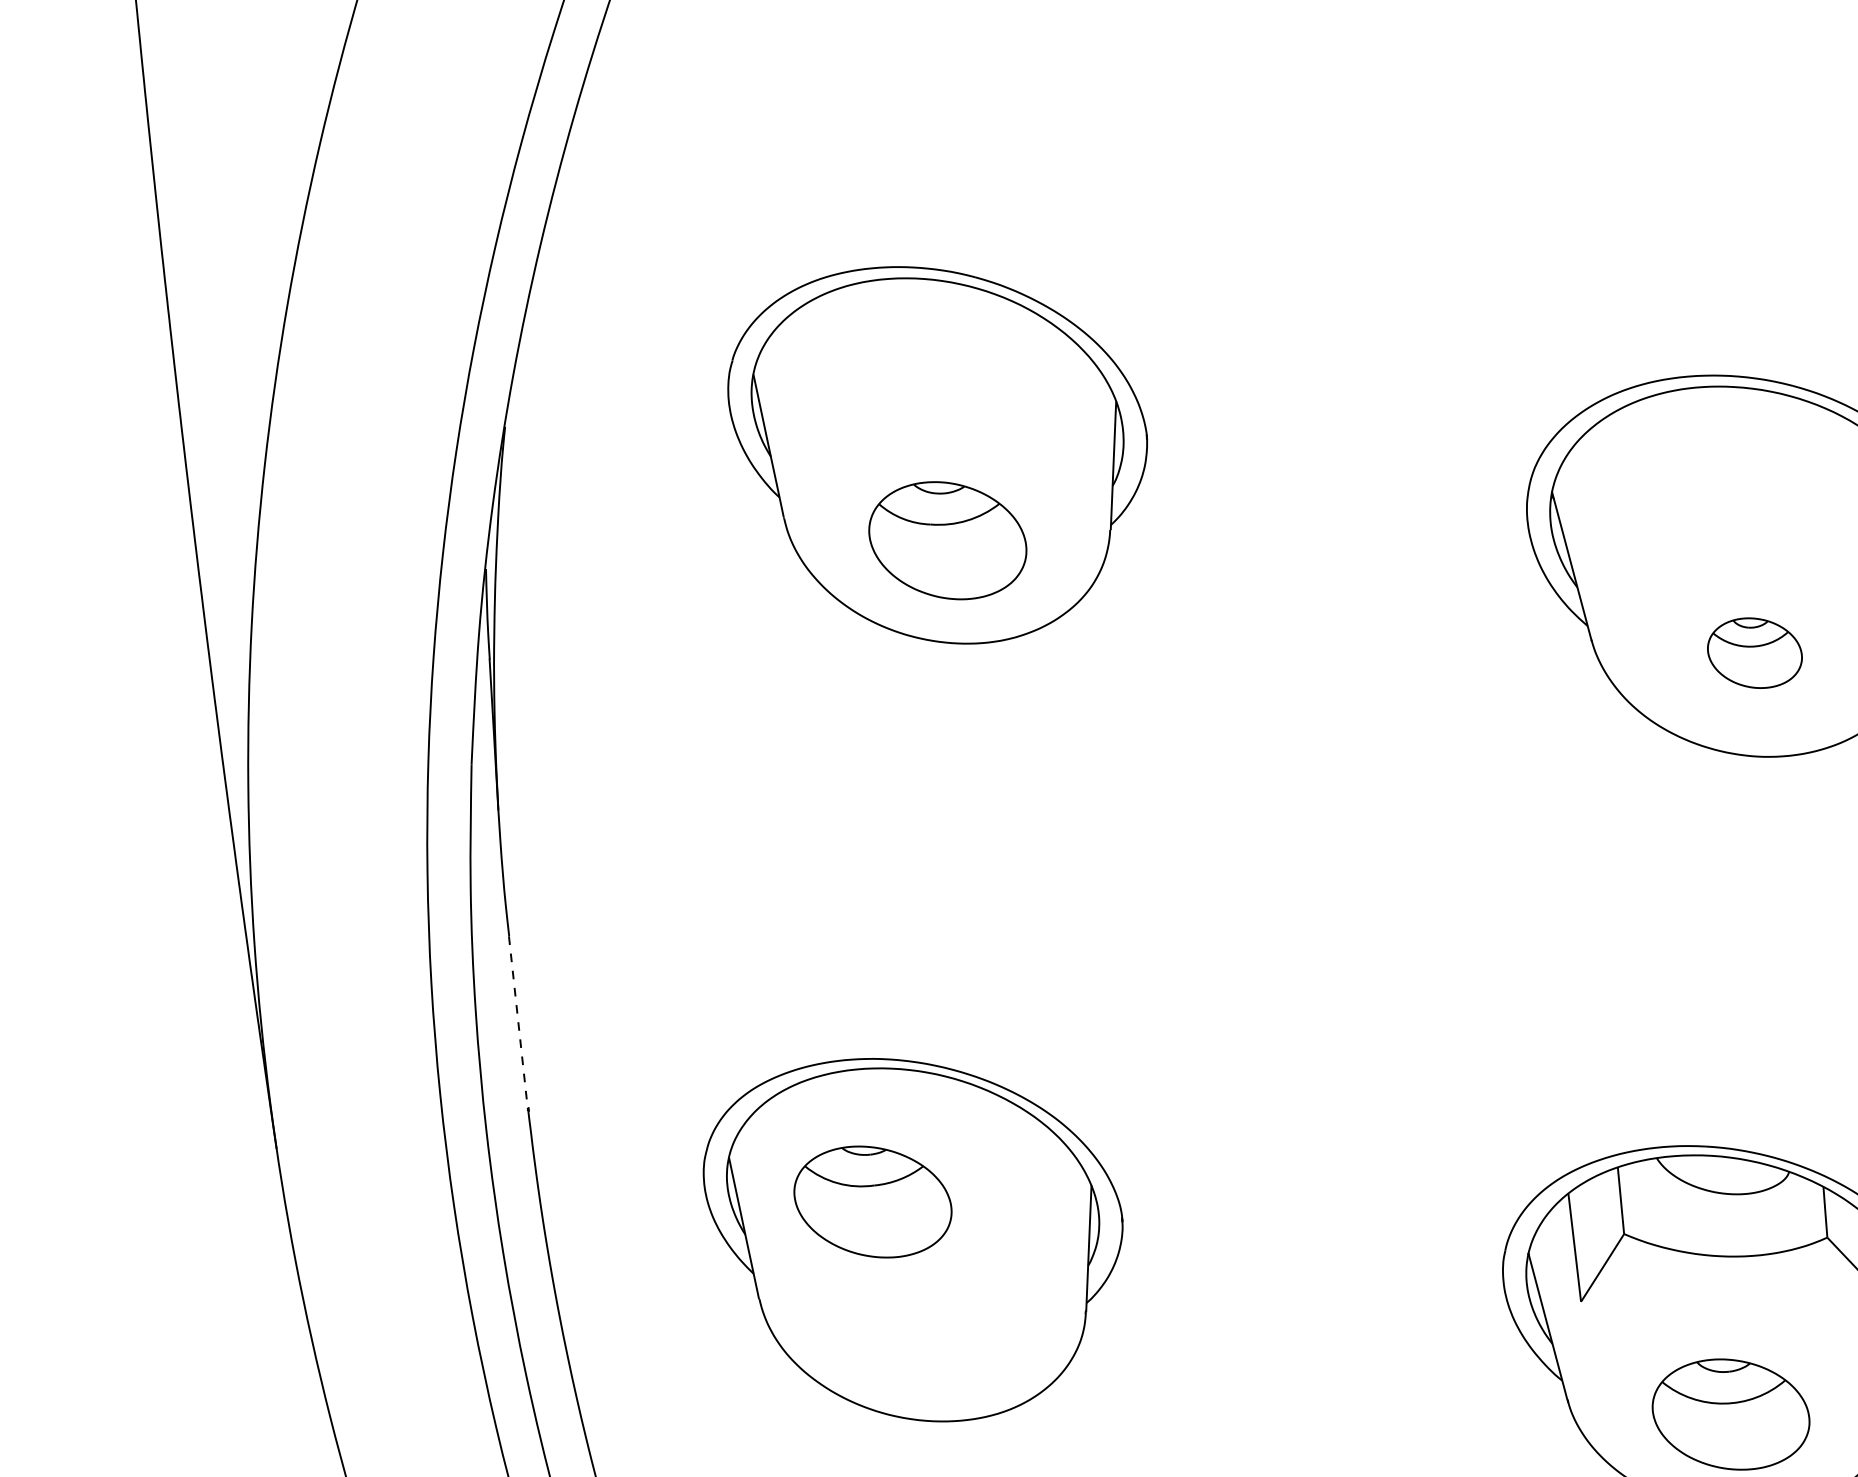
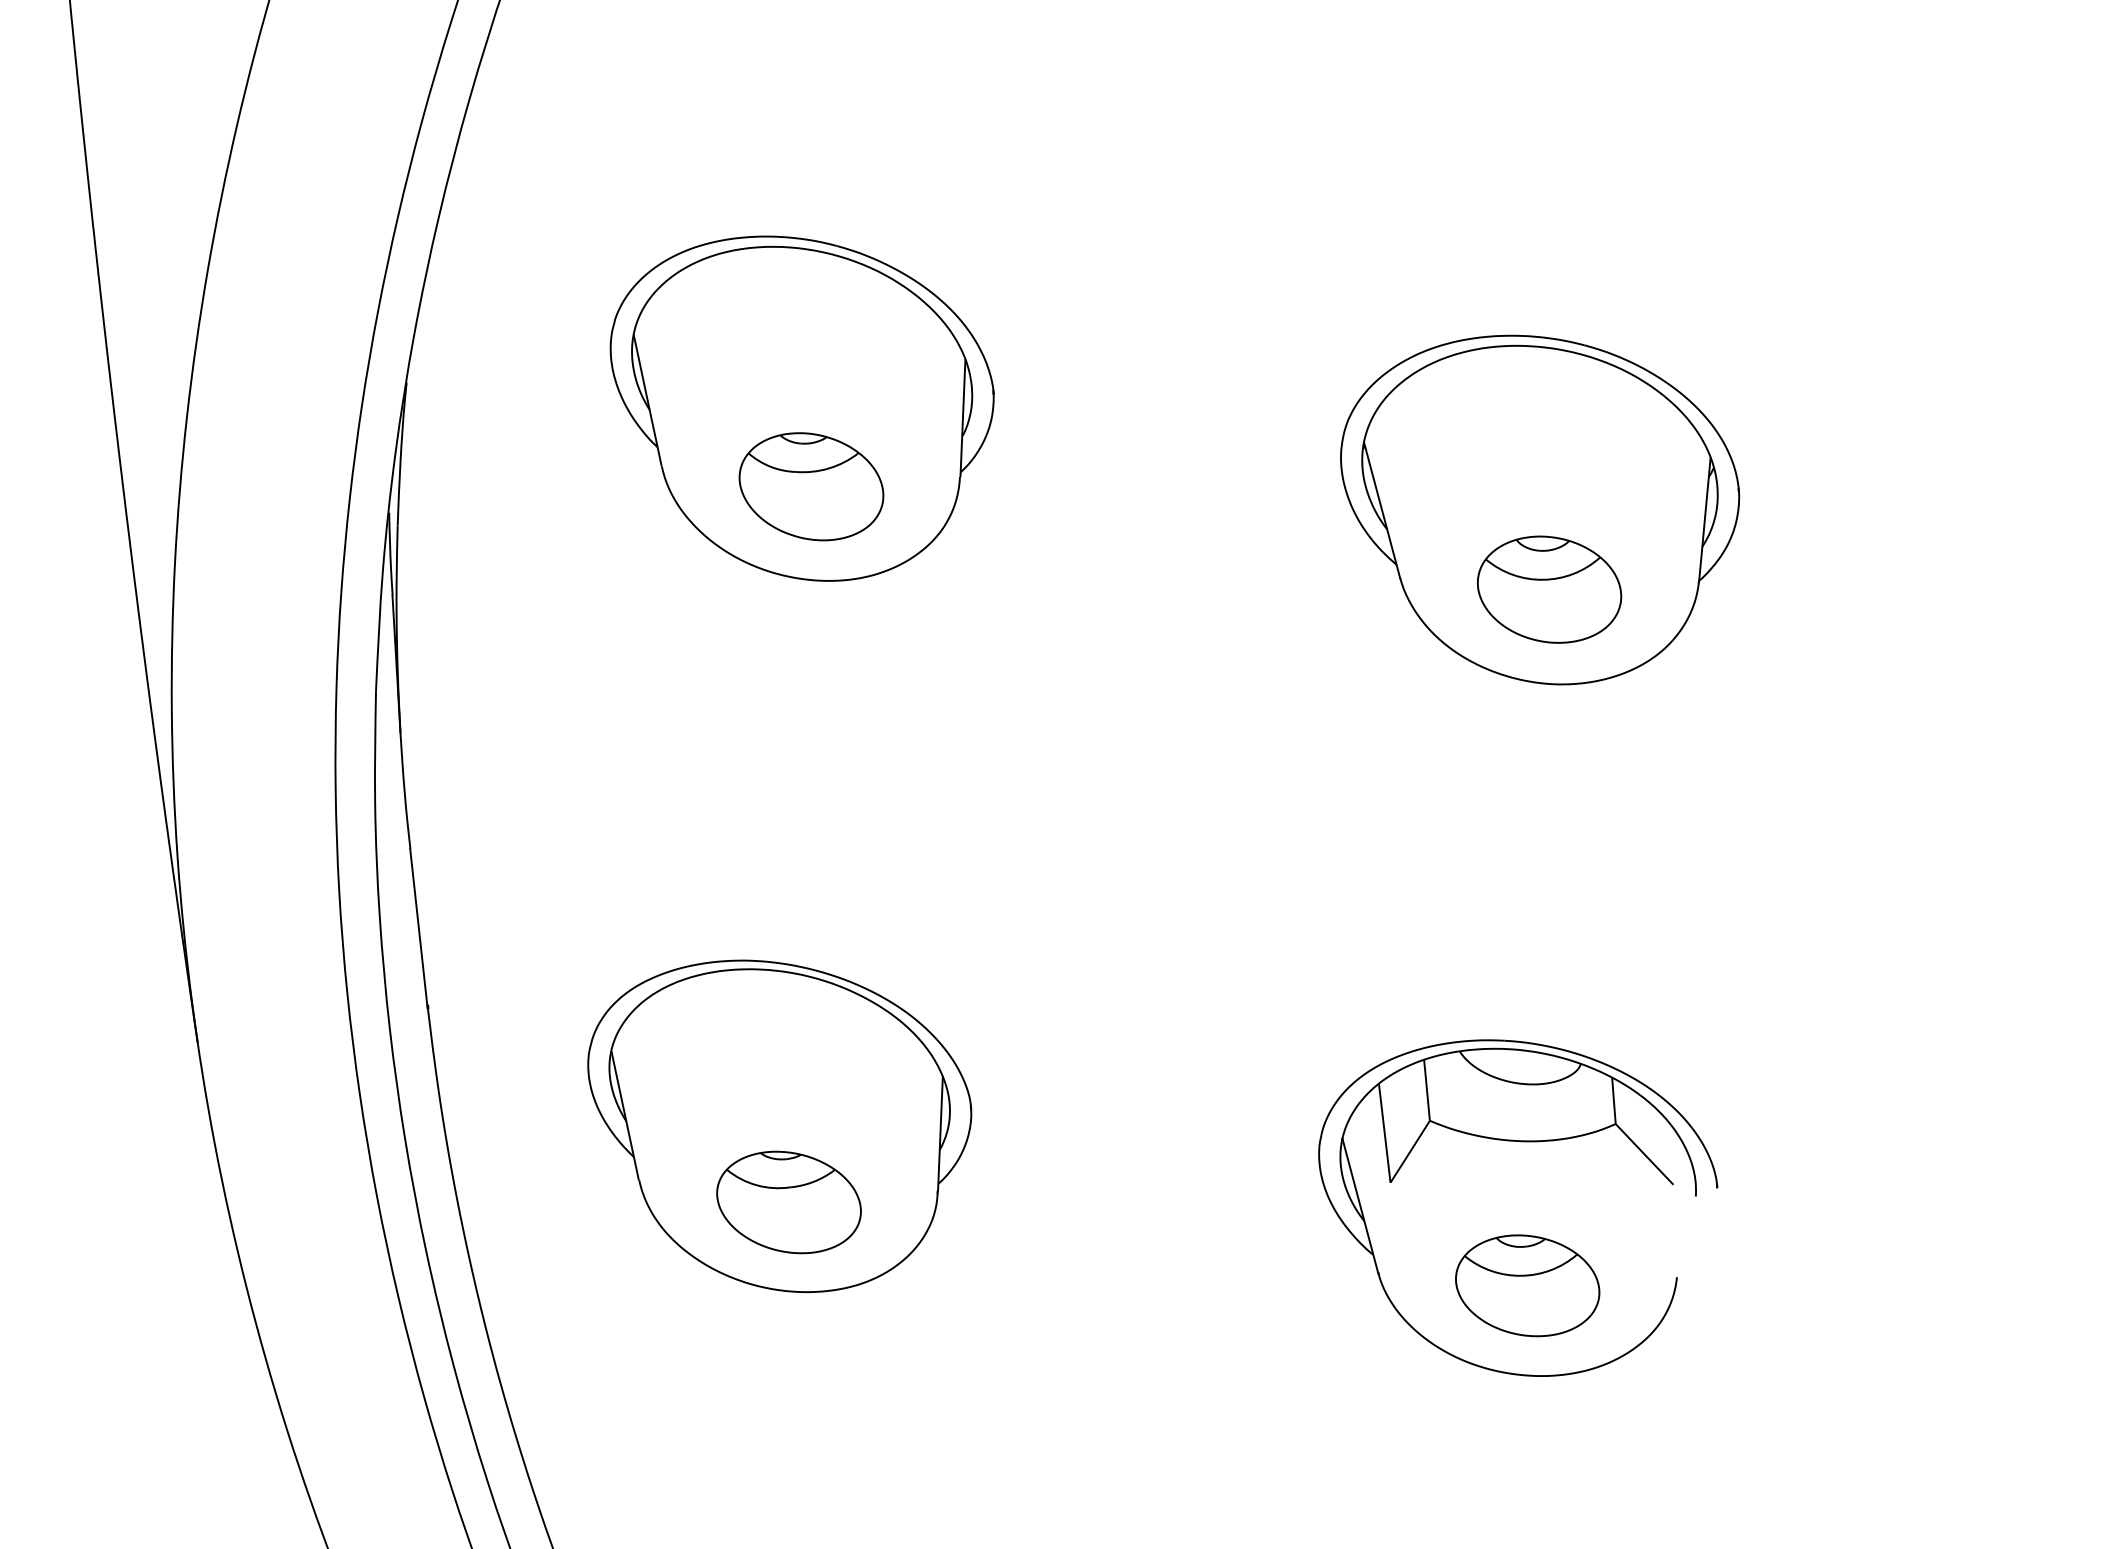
part: (1754, 653) -> (1549, 589), size x1.67
line: (518, 1023) -> (418, 928), dashed -> solid
part: (872, 1202) -> (788, 1202), moved

